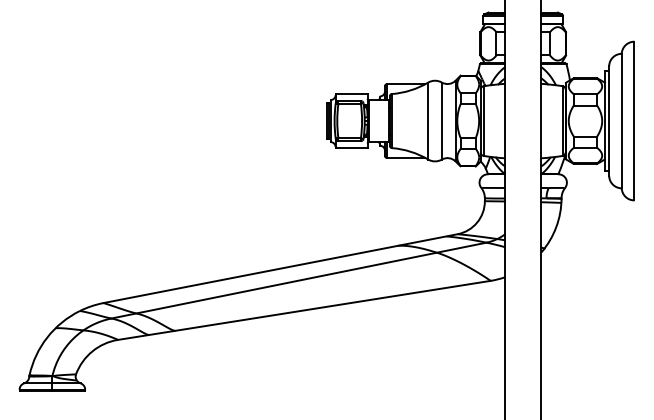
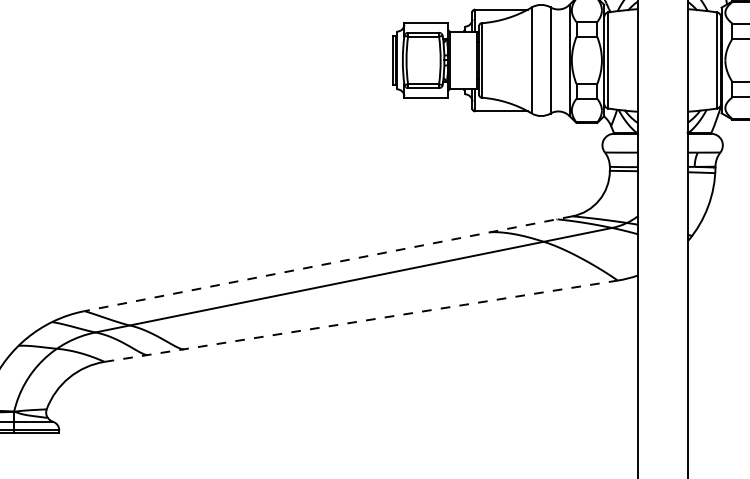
line: (280, 268) -> (328, 263), solid -> dashed
line: (304, 310) -> (361, 321), solid -> dashed

